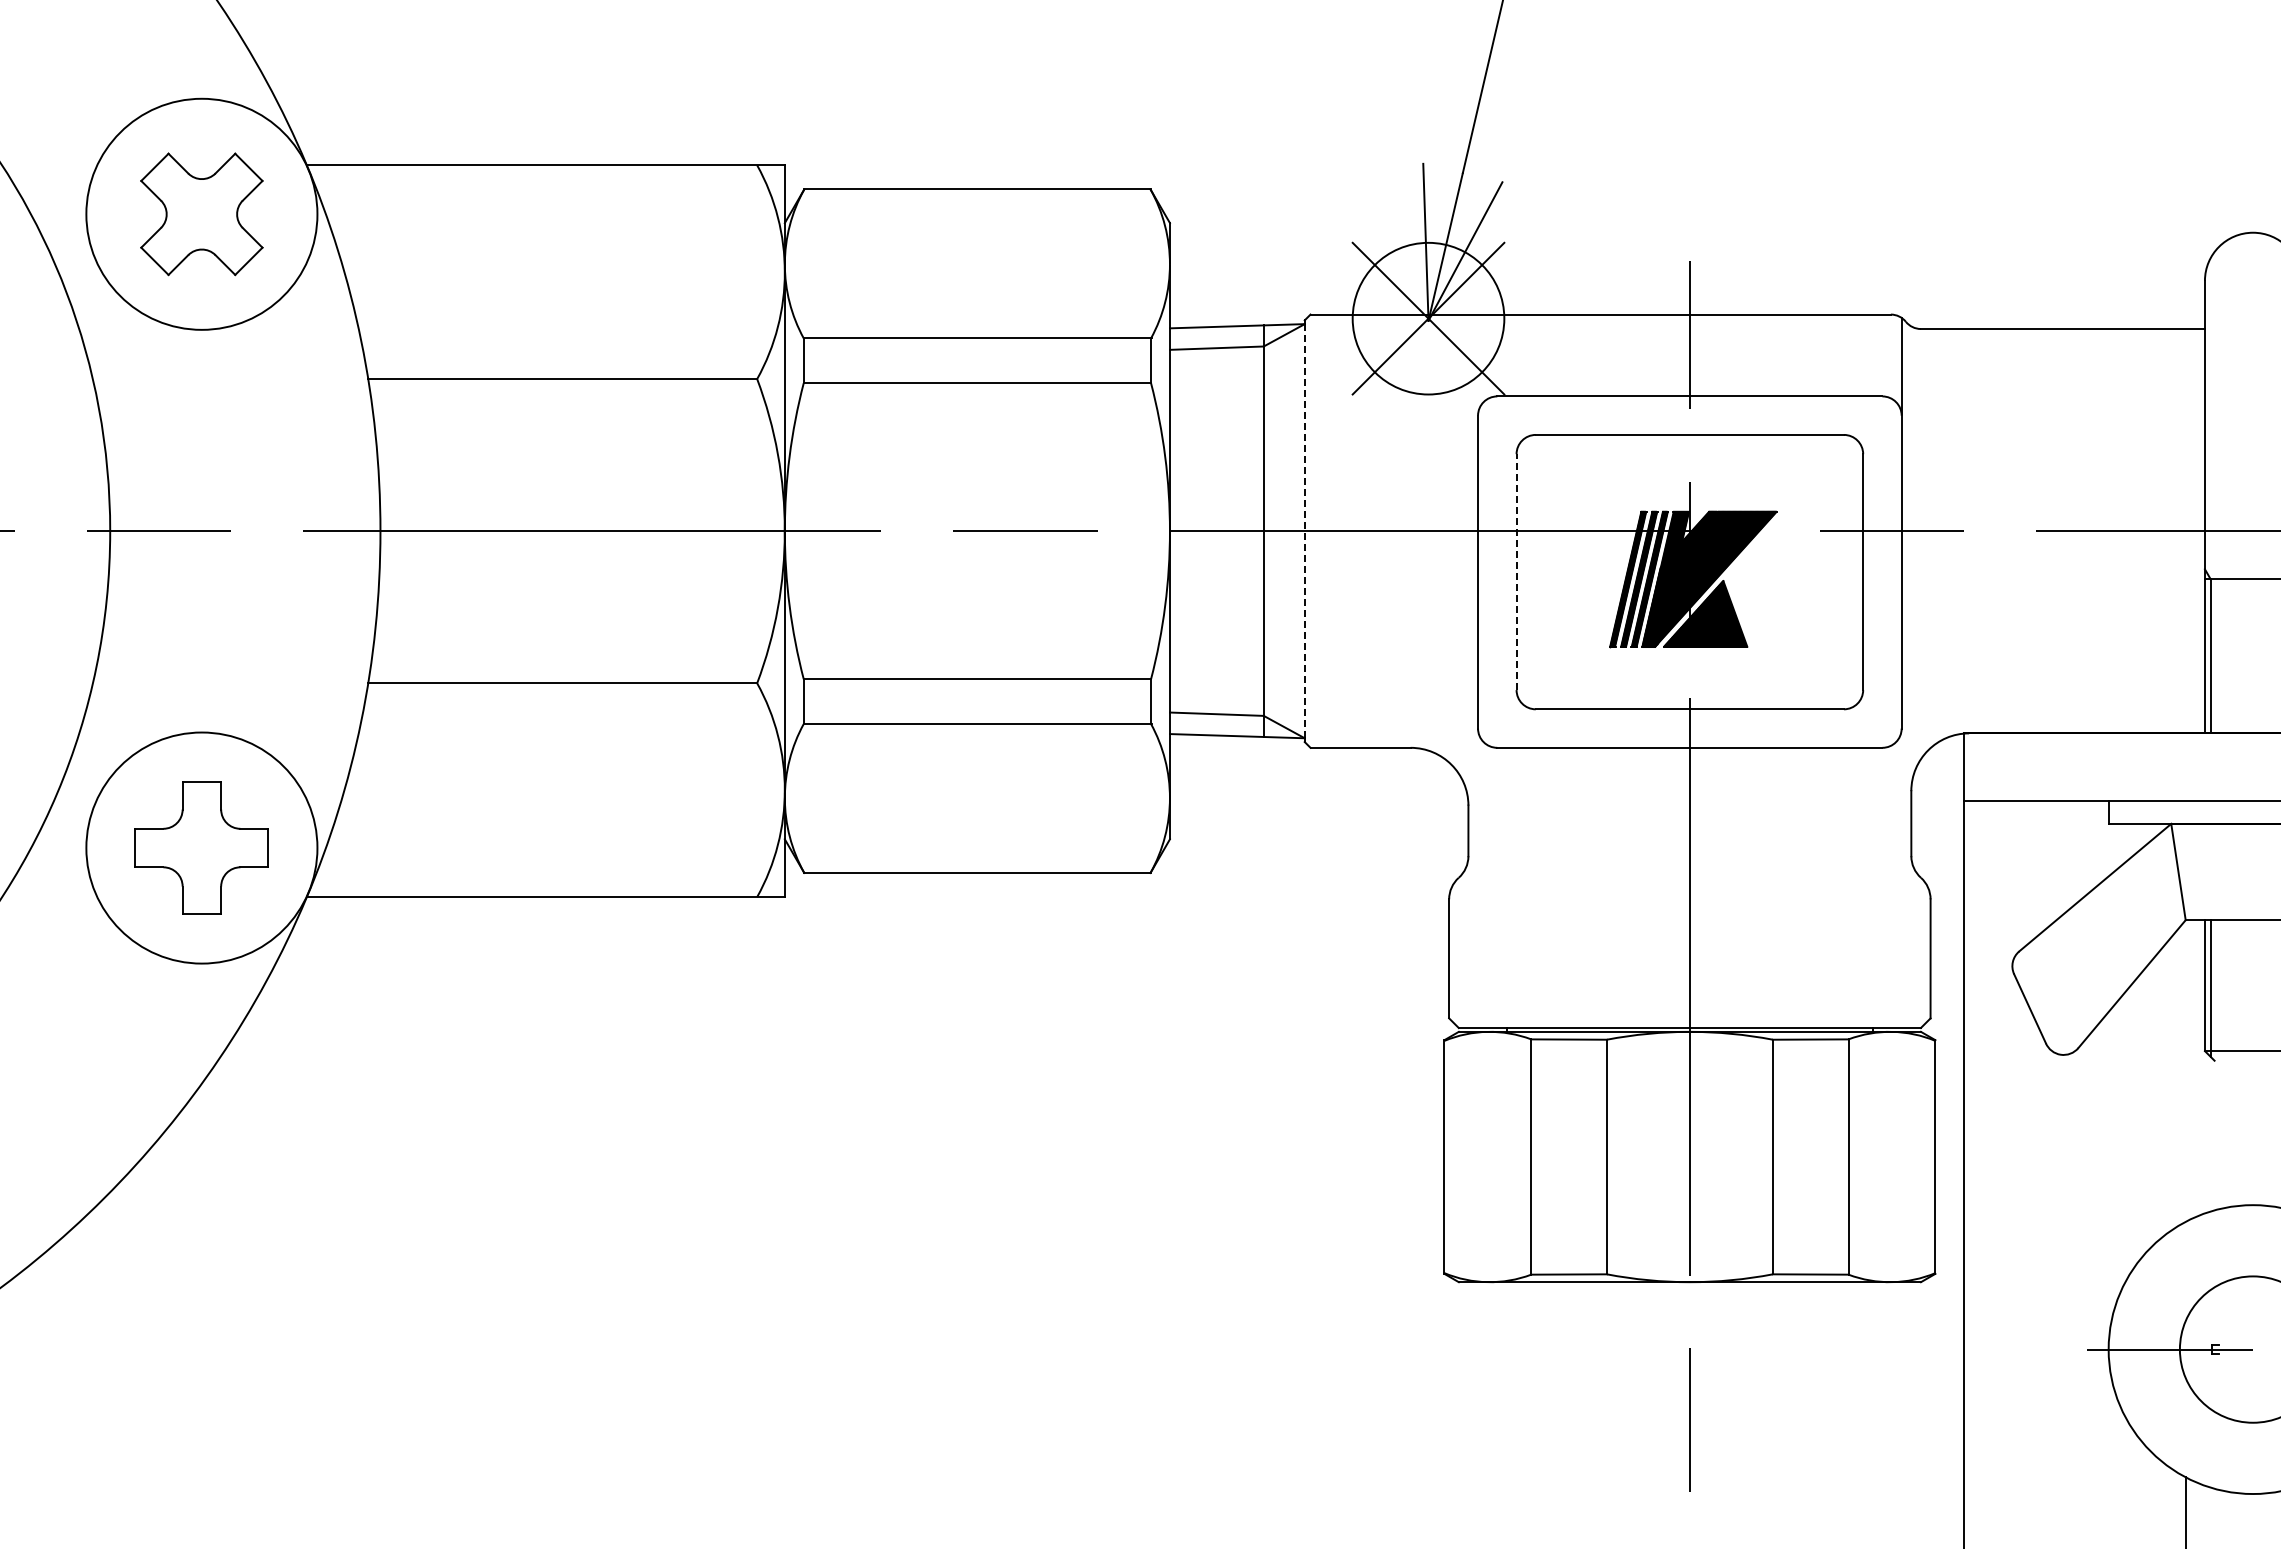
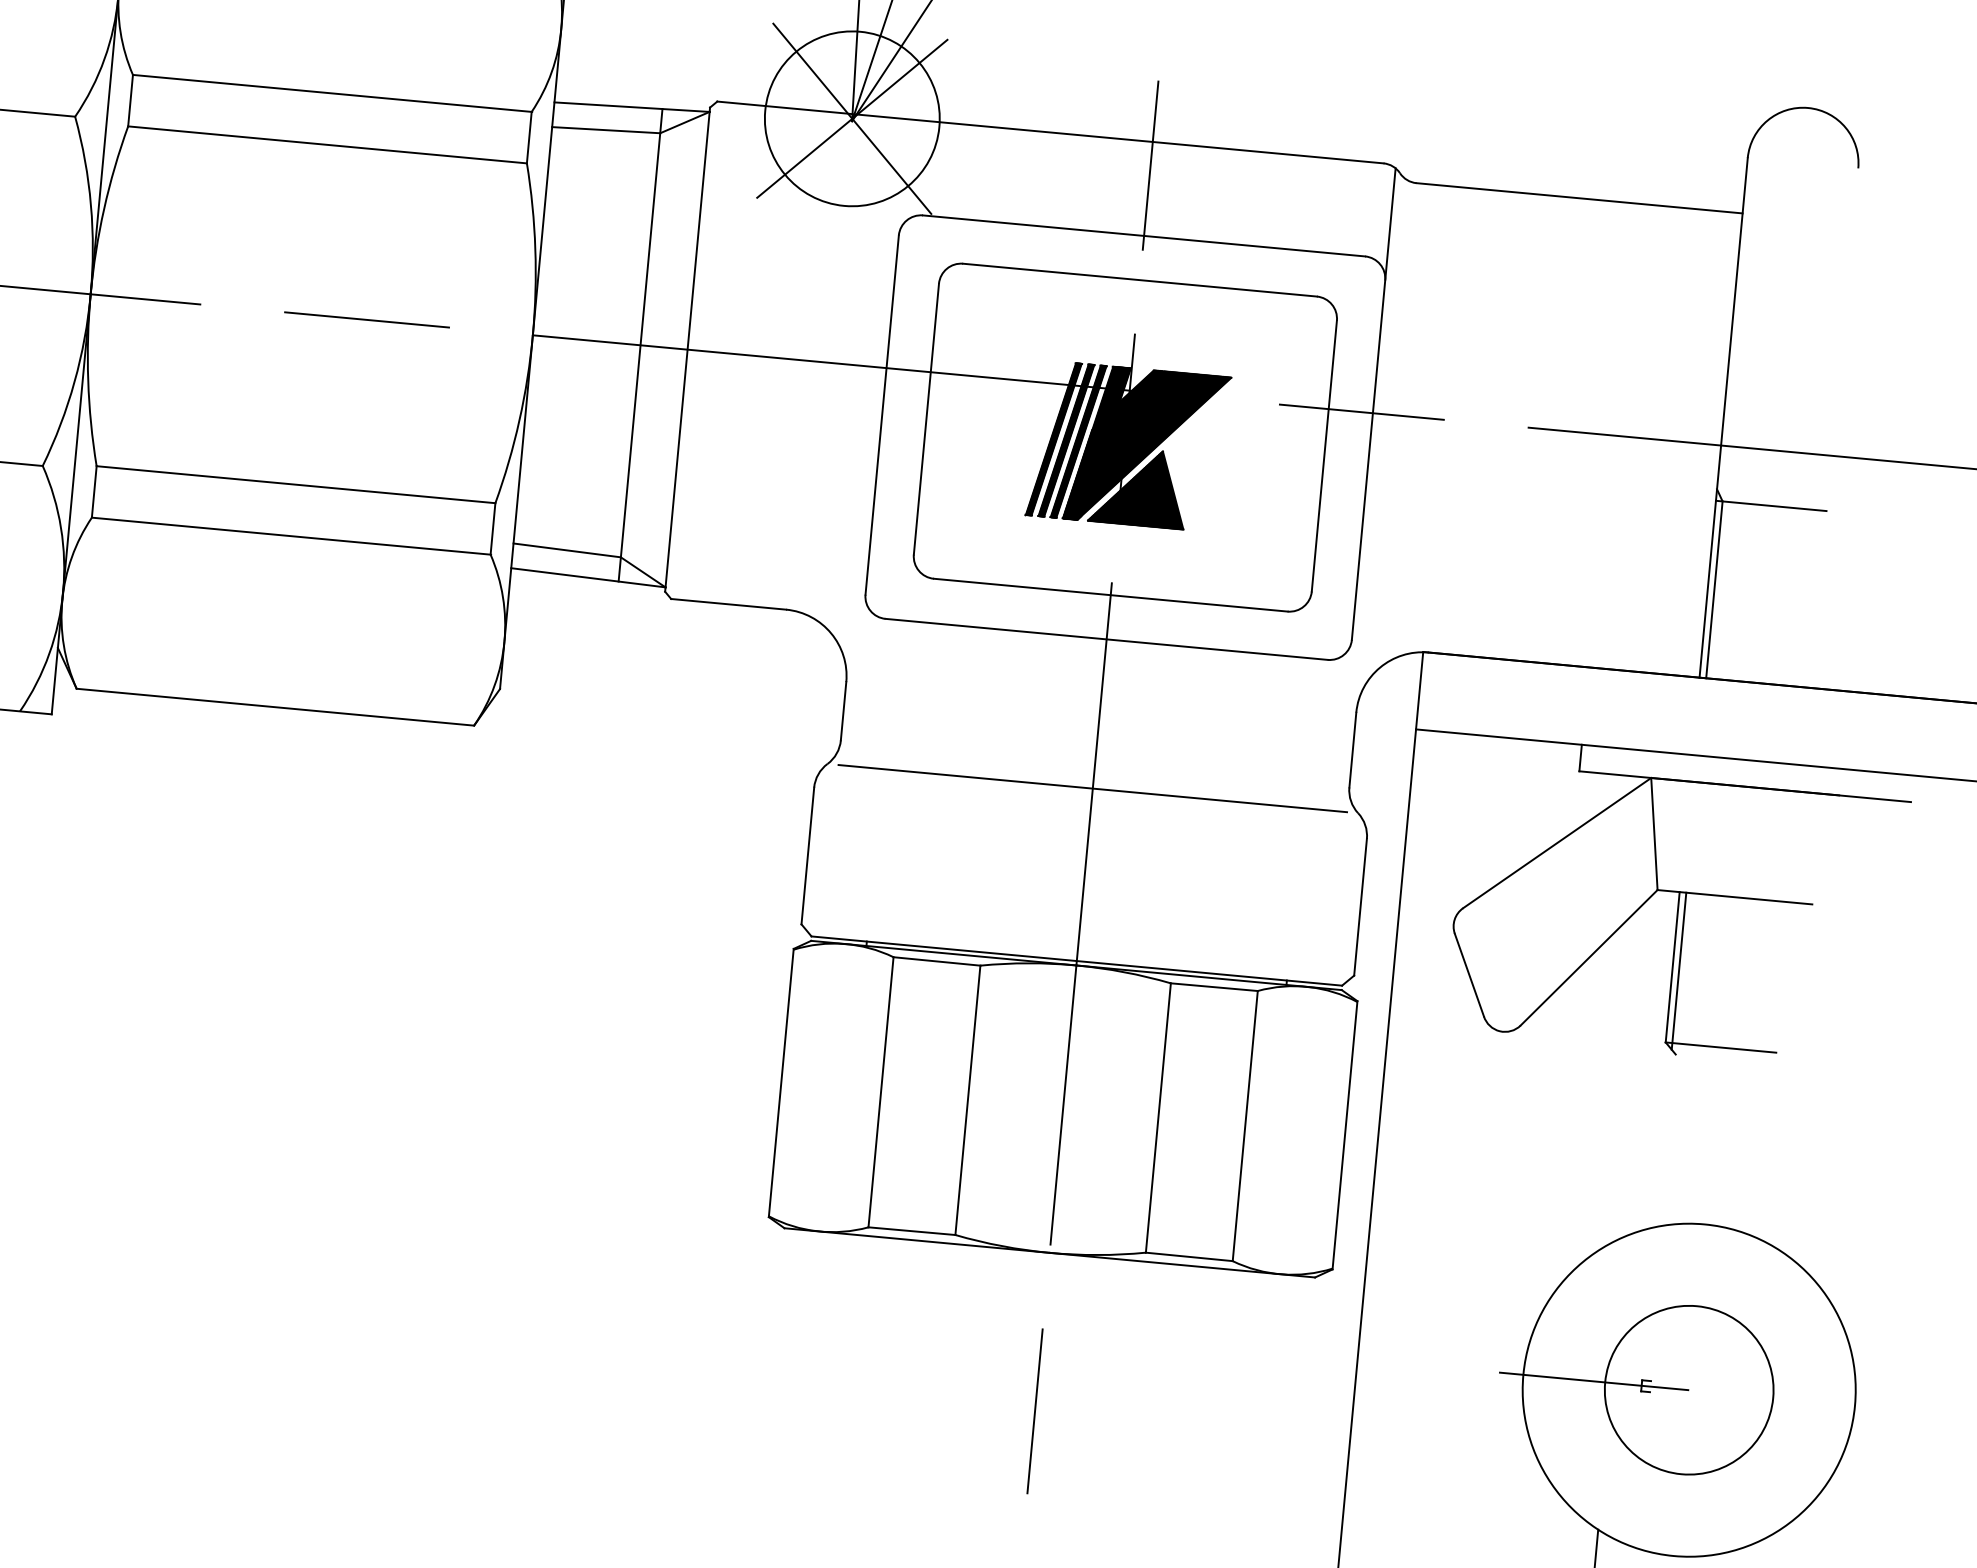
line: (1304, 531) -> (687, 349), dashed -> solid
line: (1516, 572) -> (926, 419), dashed -> solid
line: (1689, 877) -> (1092, 788), added

